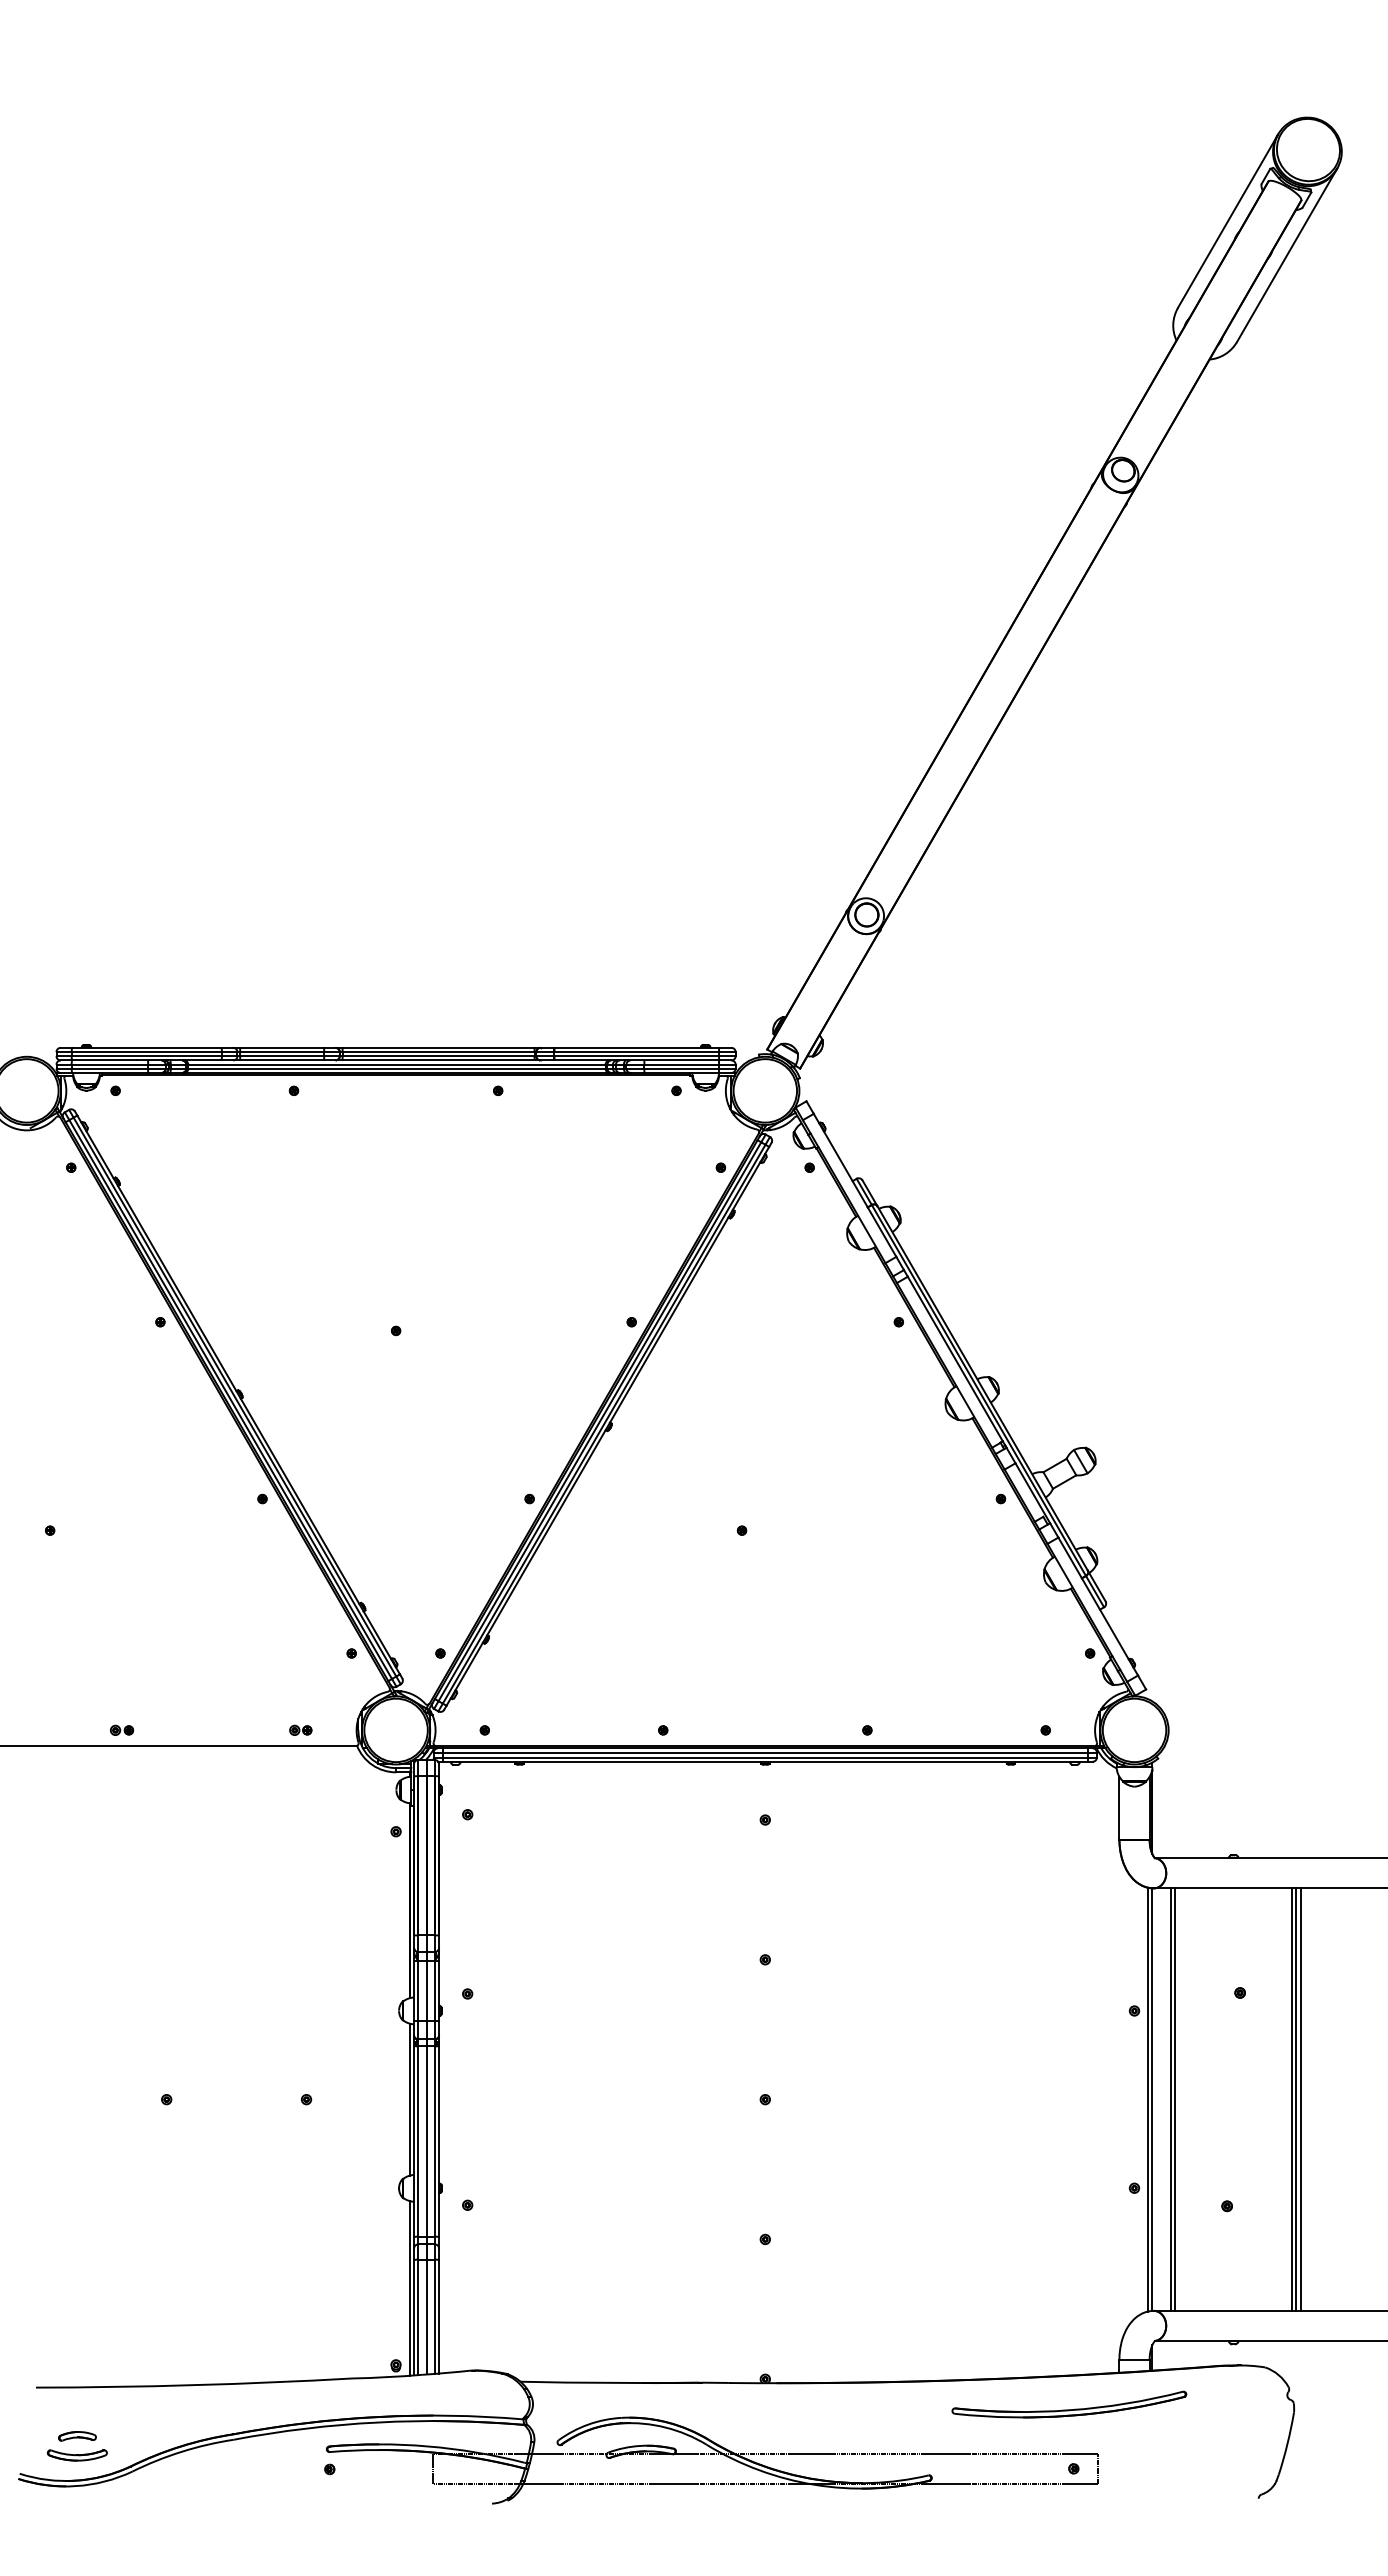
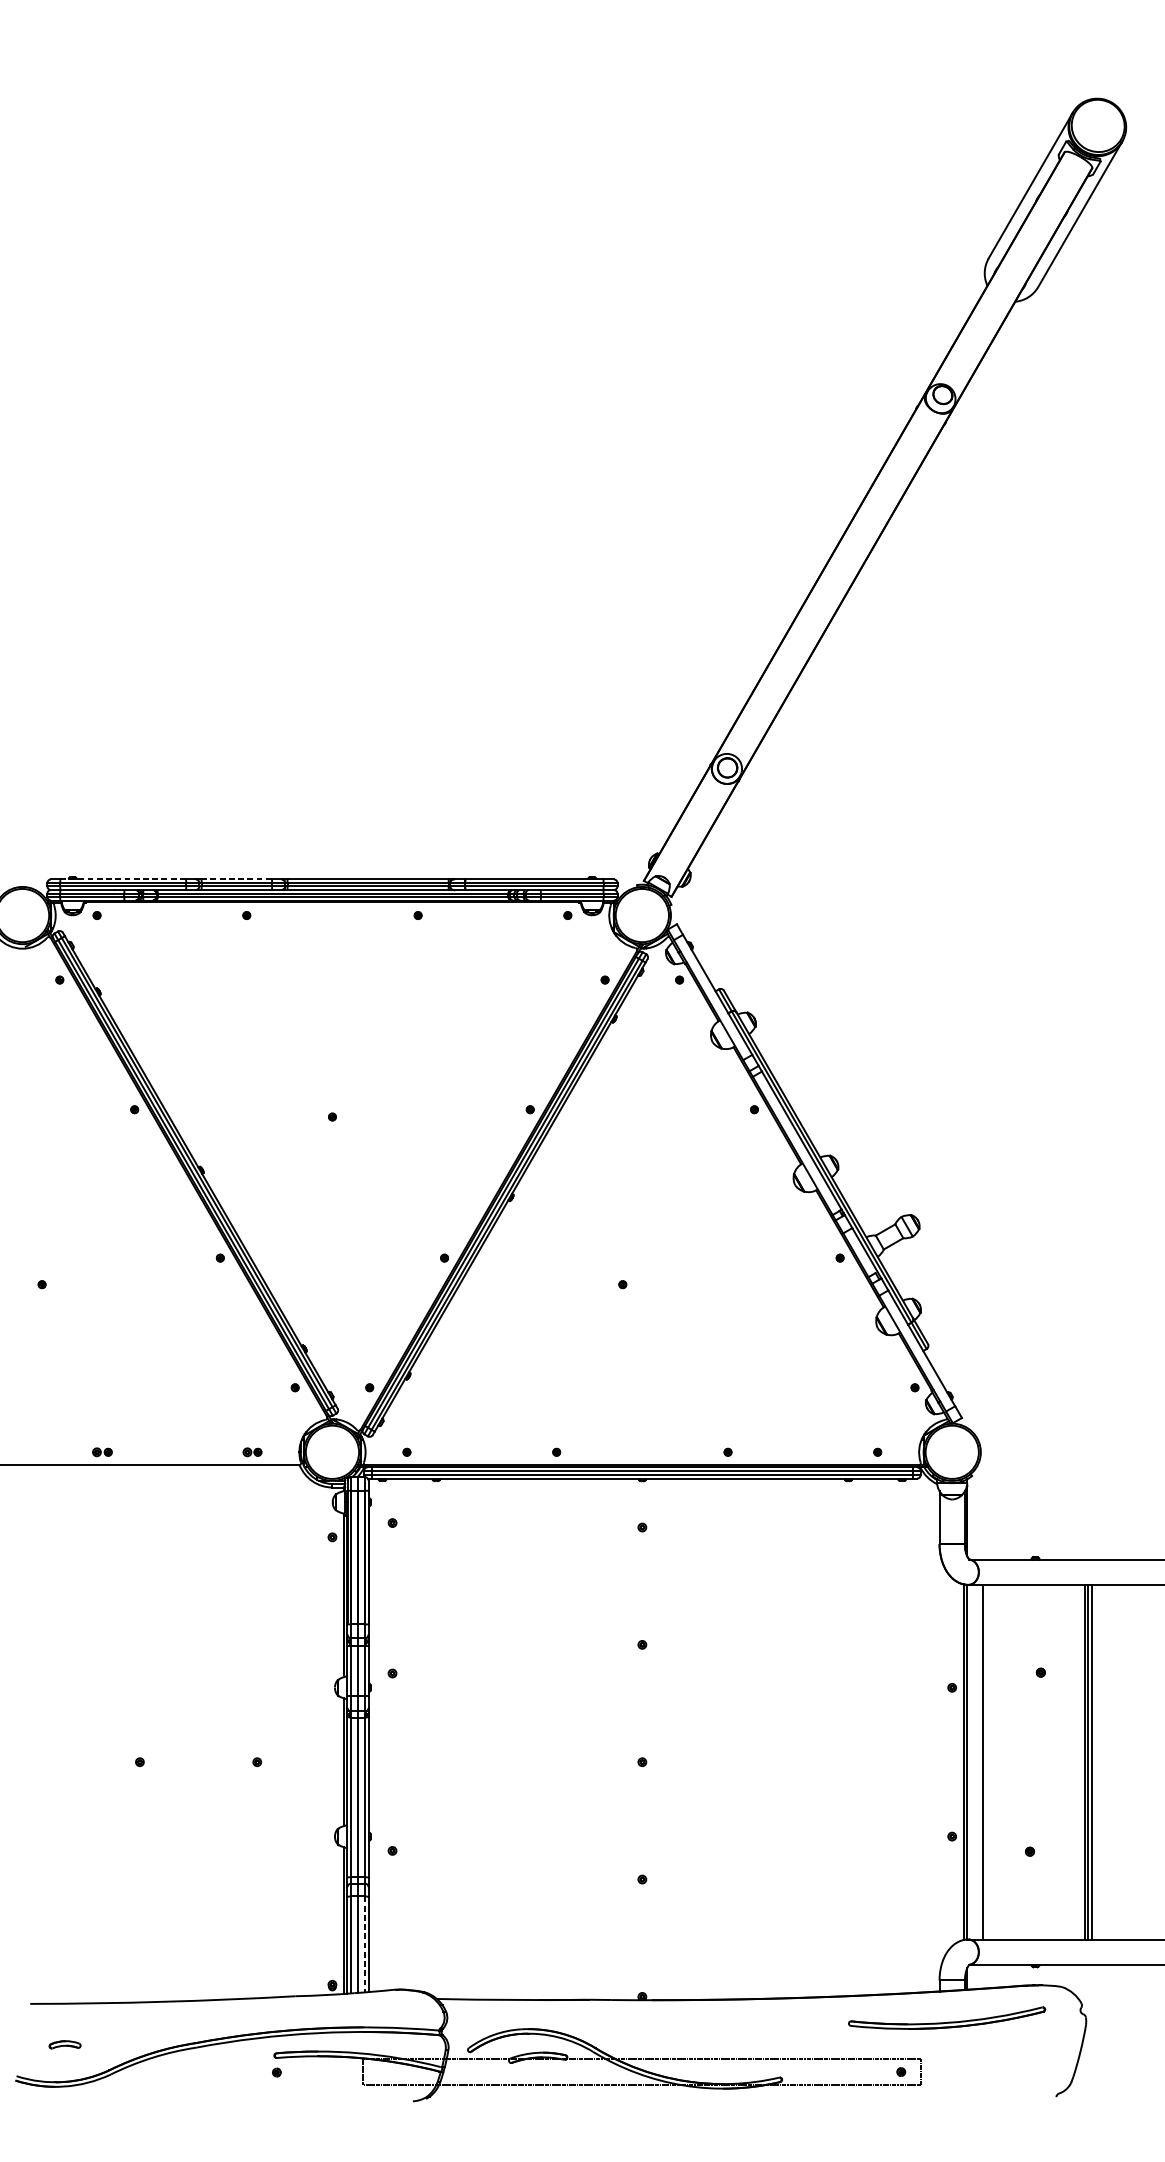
line: (146, 1047) -> (122, 879), solid -> dashed
line: (281, 1047) -> (236, 879), solid -> dashed
line: (1175, 2099) -> (986, 1762), removed
line: (434, 2317) -> (364, 1945), solid -> dashed
part: (1069, 2404) -> (947, 2018), moved
part: (77, 2455) -> (65, 2060), removed

